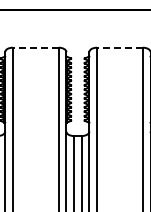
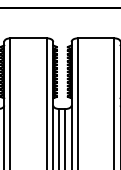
line: (35, 47) -> (28, 38), dashed -> solid
line: (119, 47) -> (95, 38), dashed -> solid

